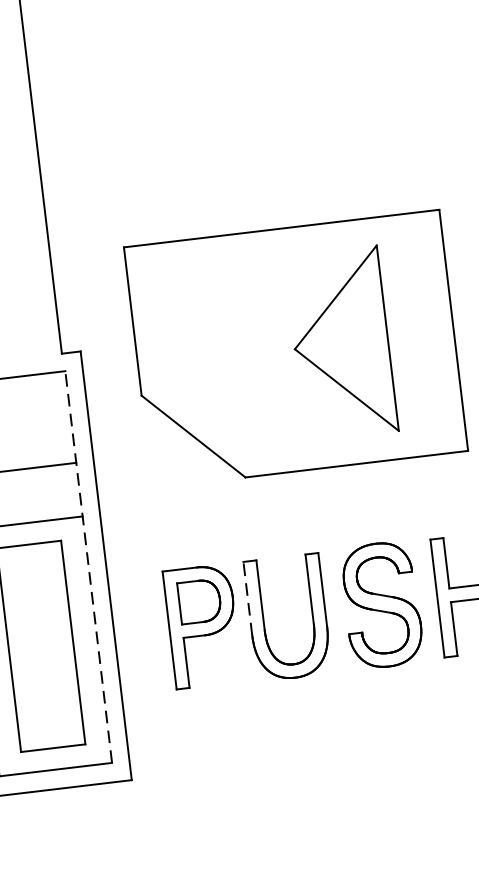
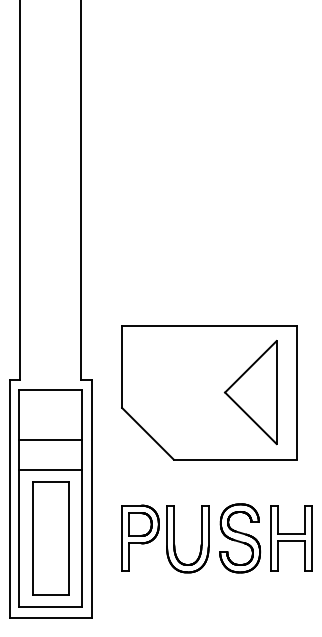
part: (340, 343) -> (250, 392), moved
line: (87, 567) -> (81, 498), dashed -> solid
line: (248, 597) -> (167, 525), dashed -> solid

